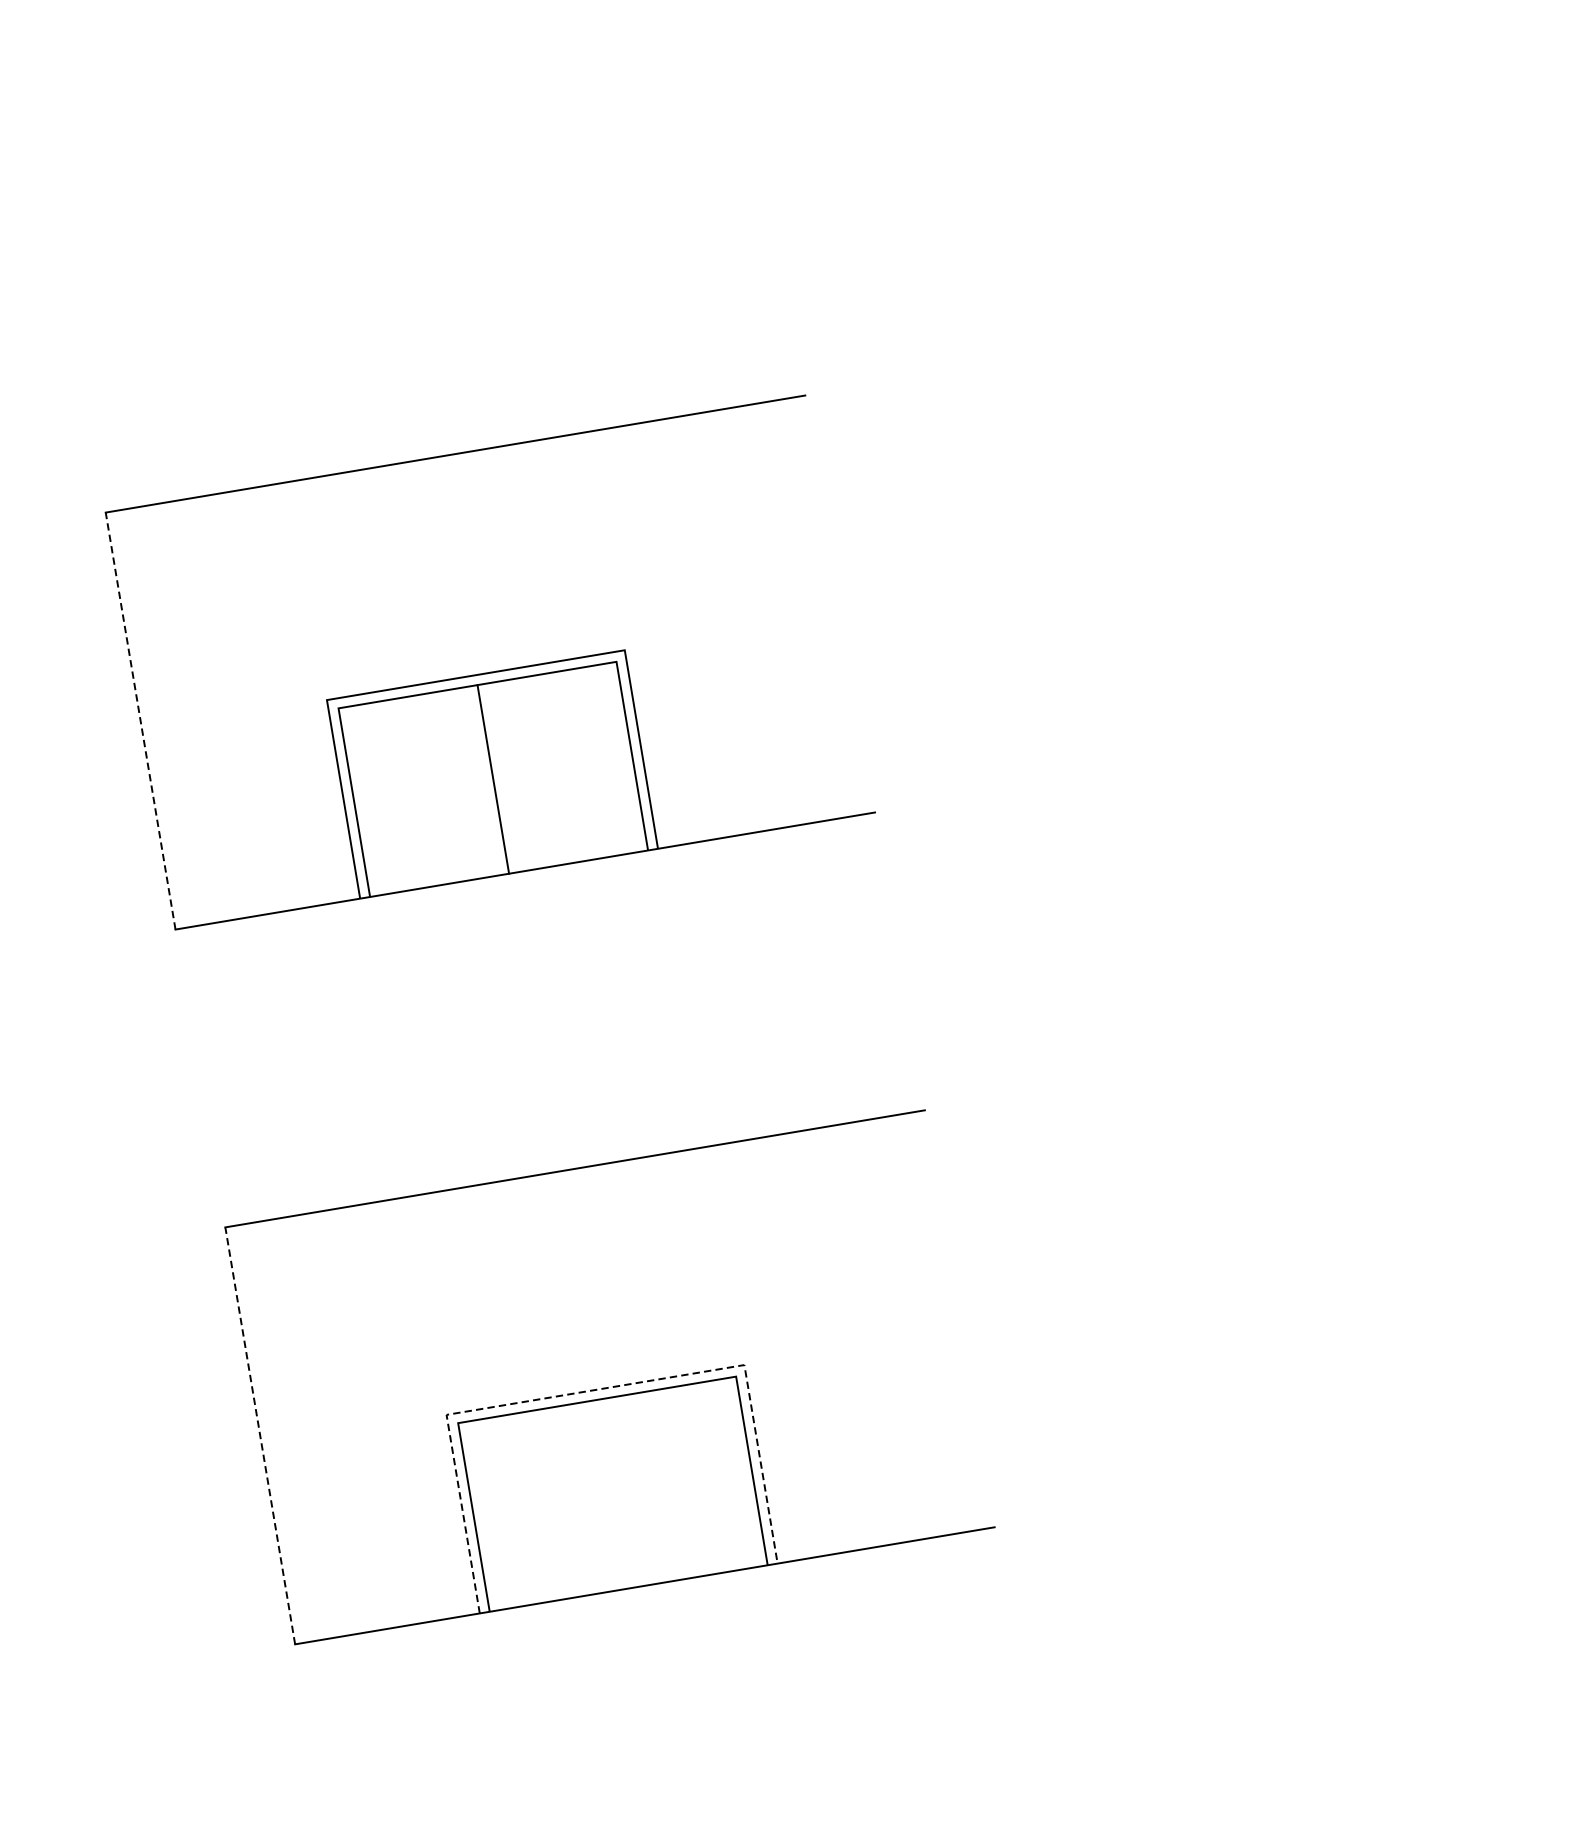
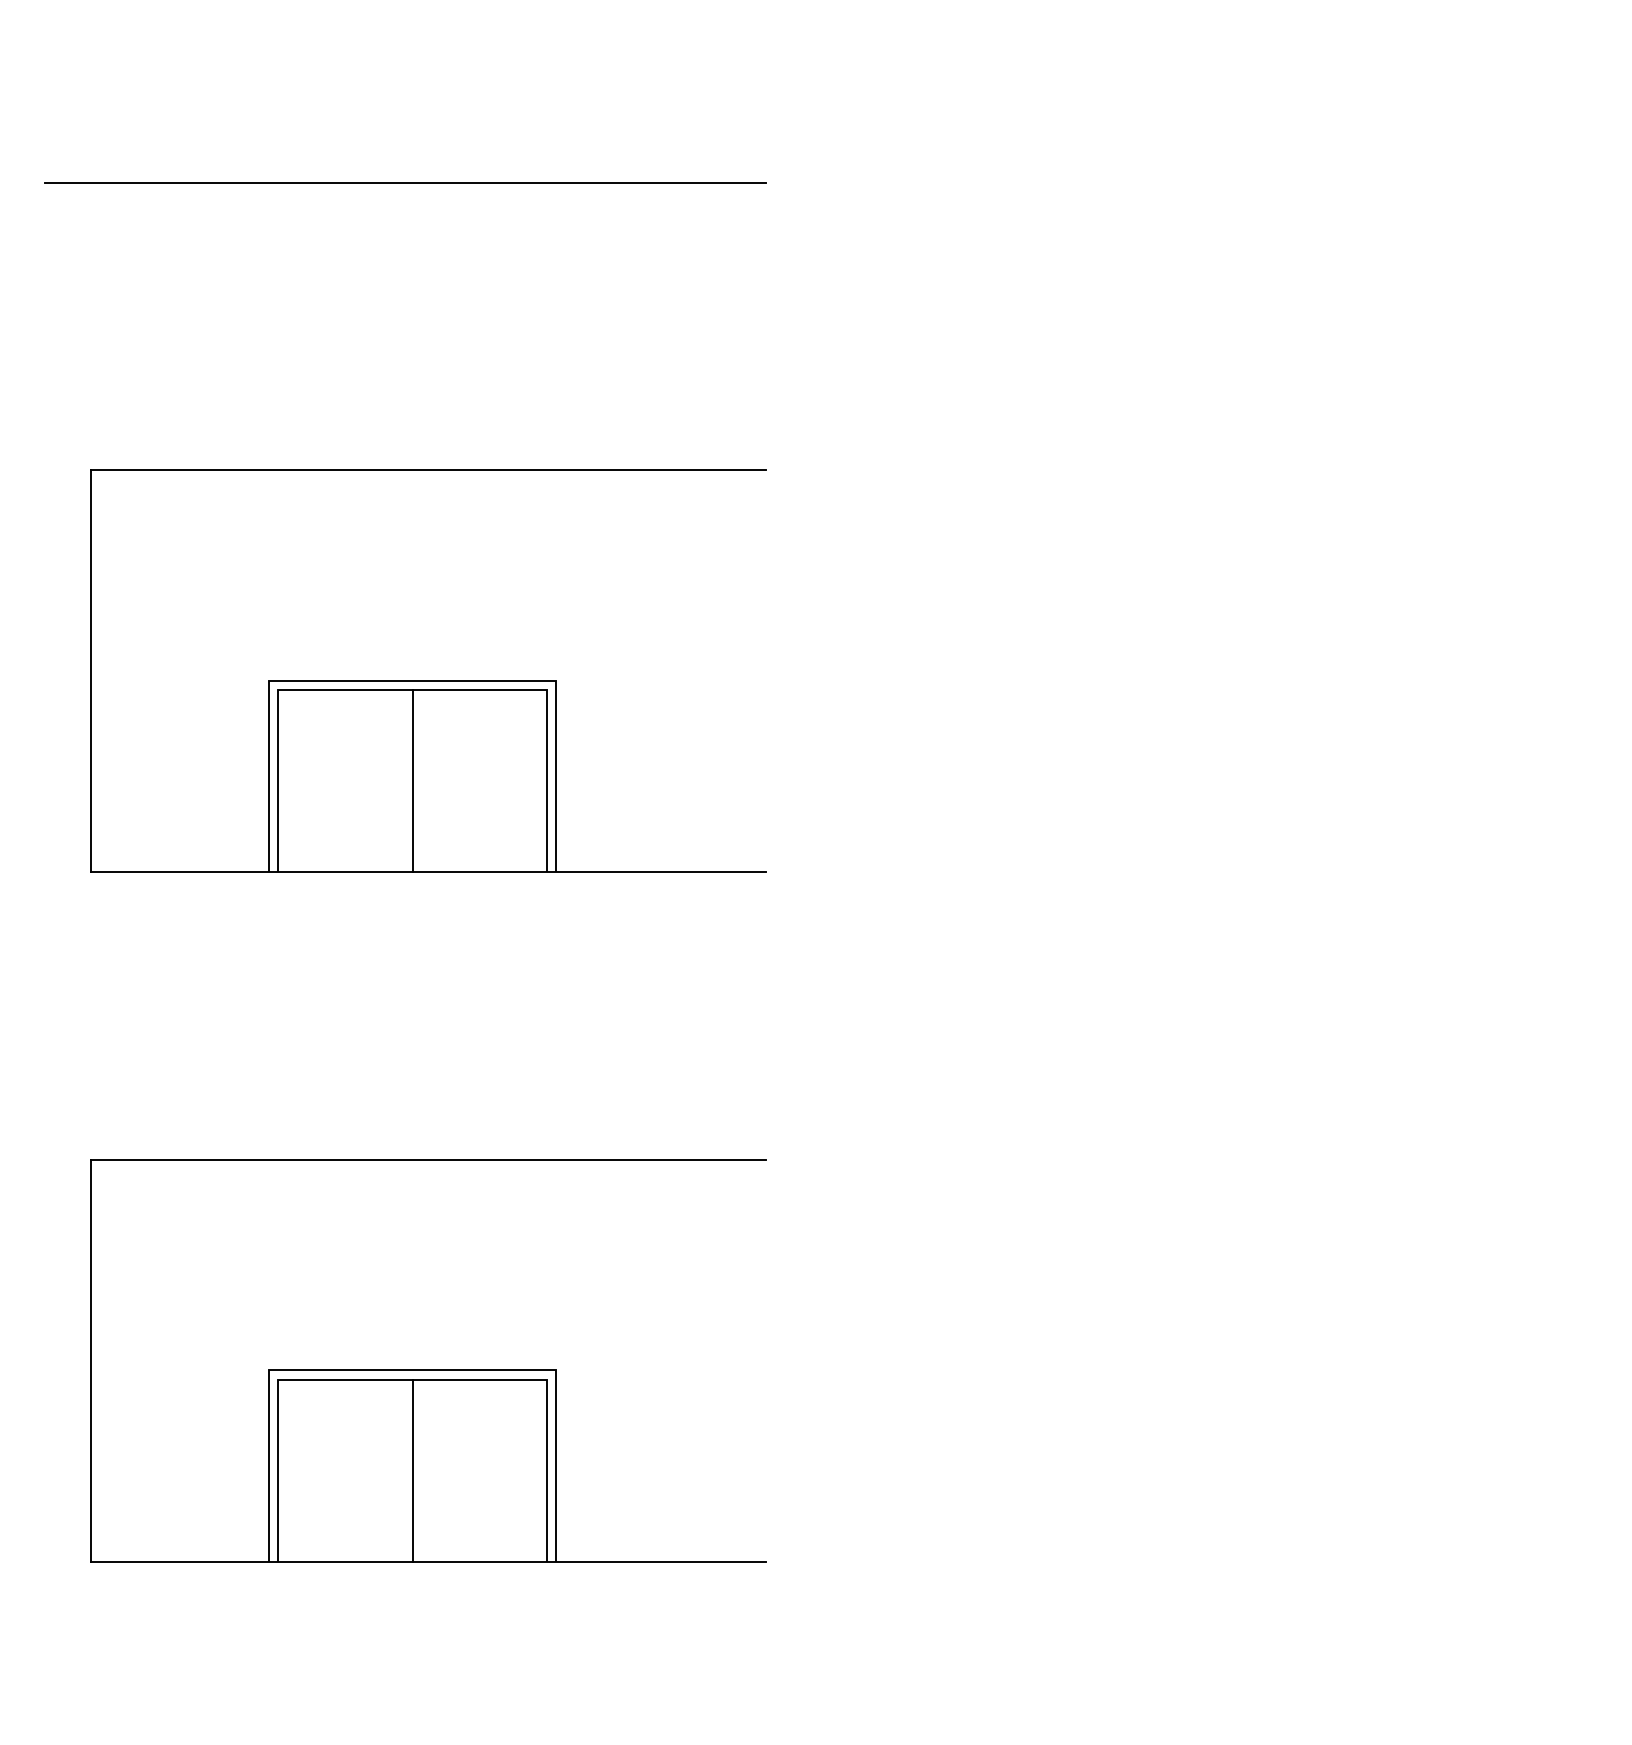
line: (381, 160) -> (404, 182), added
line: (140, 720) -> (90, 670), dashed -> solid
line: (595, 1390) -> (412, 1370), dashed -> solid
line: (259, 1435) -> (90, 1360), dashed -> solid
line: (612, 1493) -> (412, 1470), added

